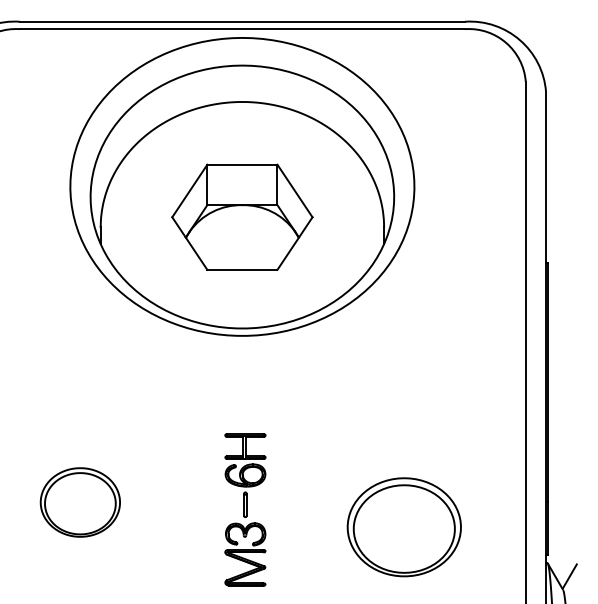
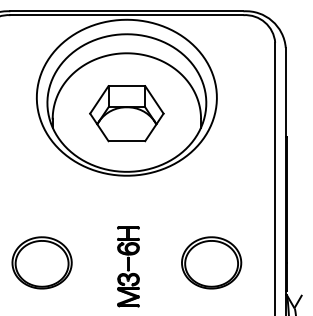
part: (79, 501) -> (41, 262), size x1.43
part: (404, 526) -> (211, 262), moved

